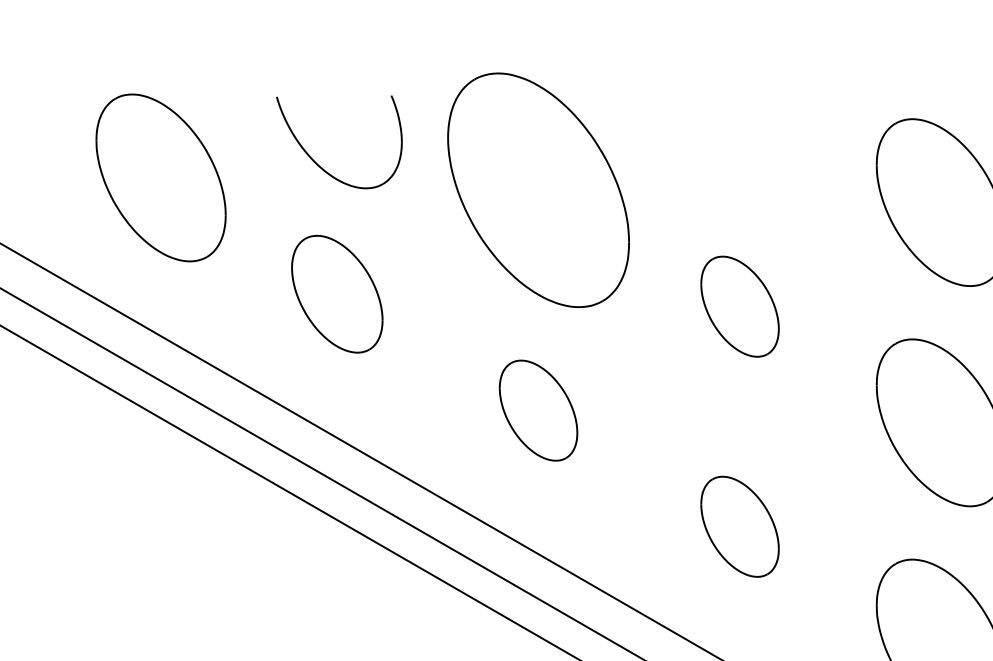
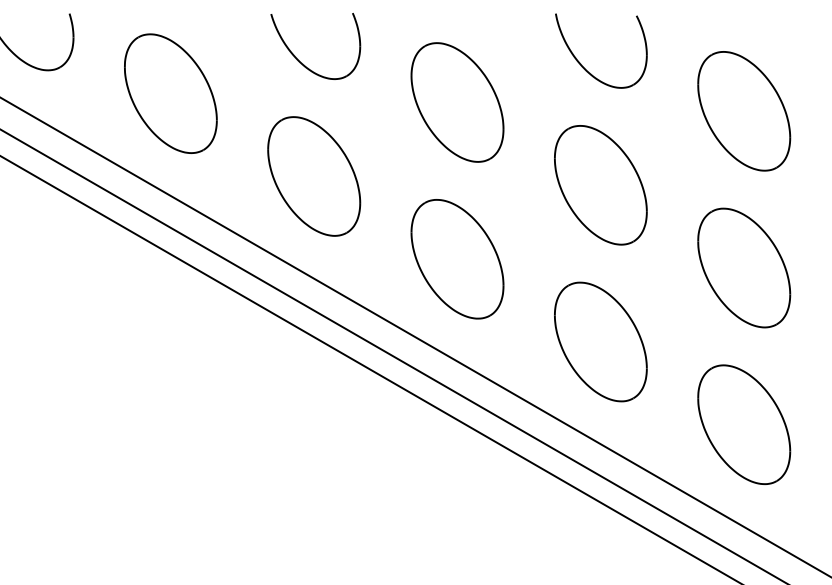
part: (716, 141) -> (584, 67), added
part: (323, 167) -> (304, 64), moved
part: (160, 177) -> (170, 93), moved
part: (538, 190) -> (457, 102), size x0.71
part: (337, 294) -> (314, 176), size x1.43
part: (739, 306) -> (600, 185), size x1.67
part: (538, 410) -> (457, 259), size x1.67
part: (739, 526) -> (600, 341), size x1.67

